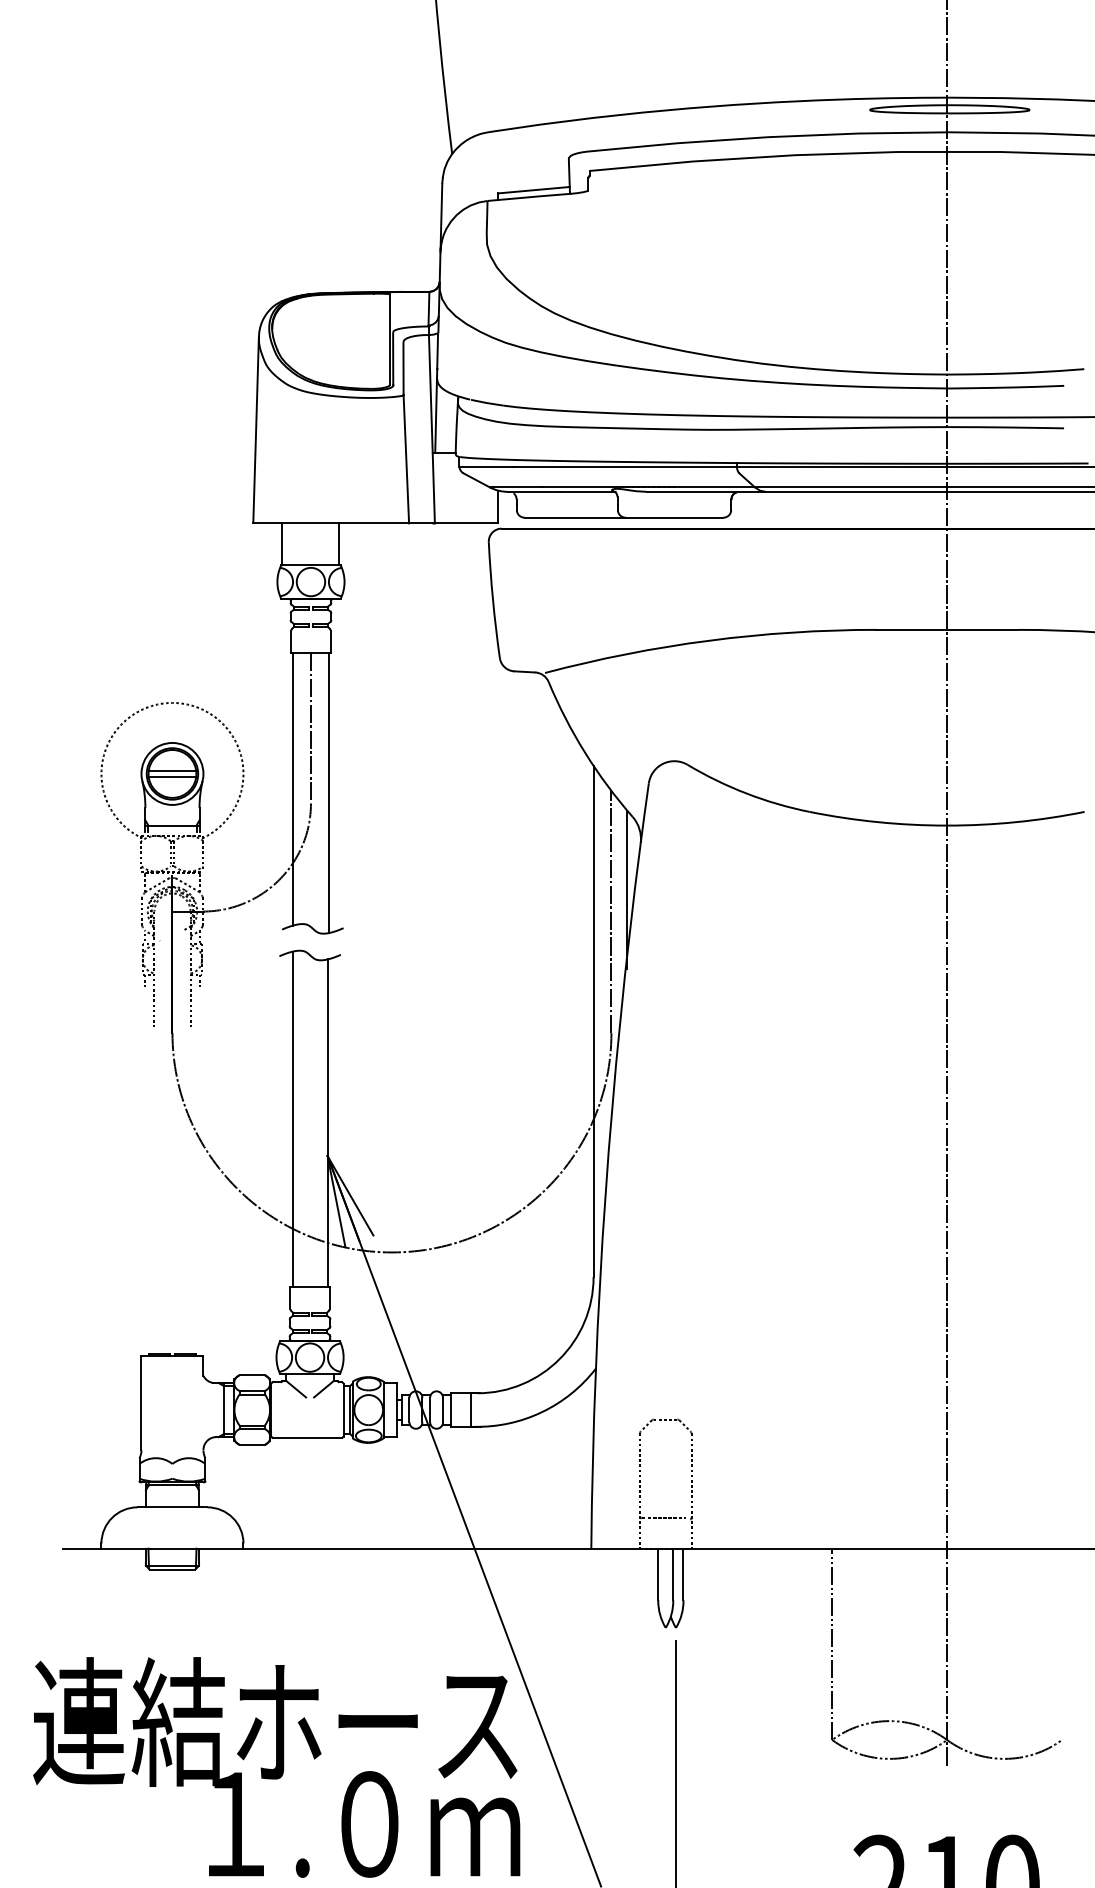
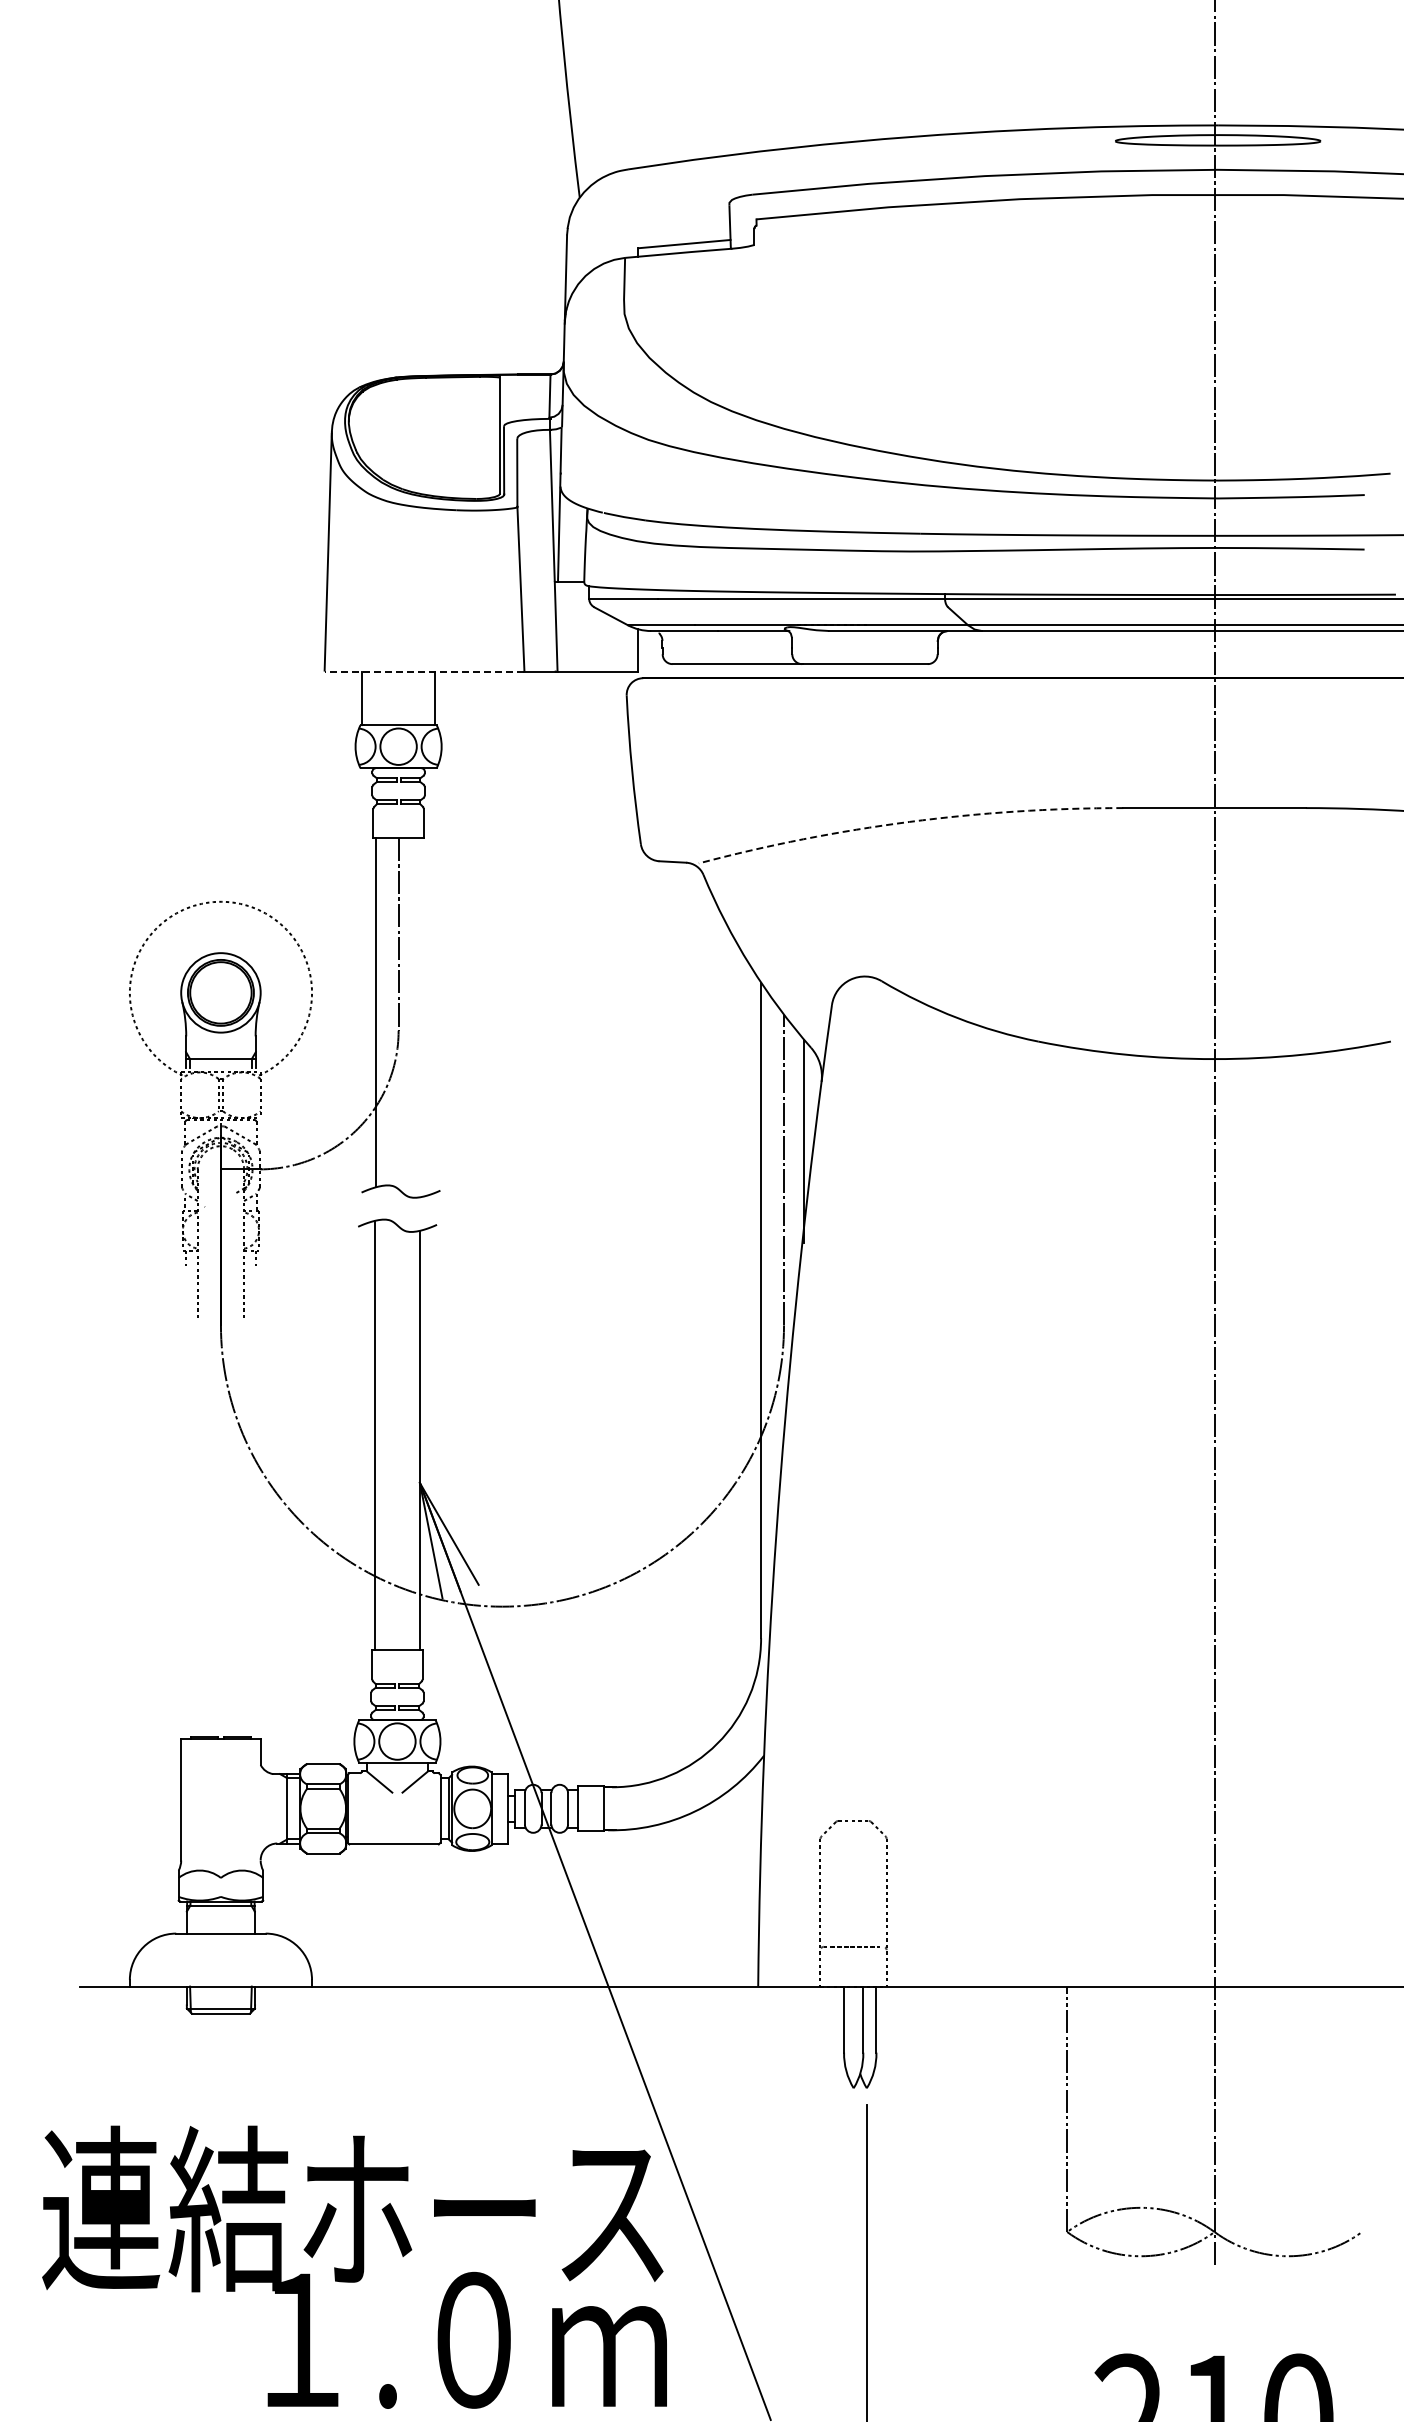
line: (331, 523) -> (424, 671), solid -> dashed
arc: (709, 640) -> (909, 821), solid -> dashed
line: (172, 771) -> (220, 989), removed
line: (172, 776) -> (220, 996), removed
line: (328, 793) -> (421, 1017), removed

